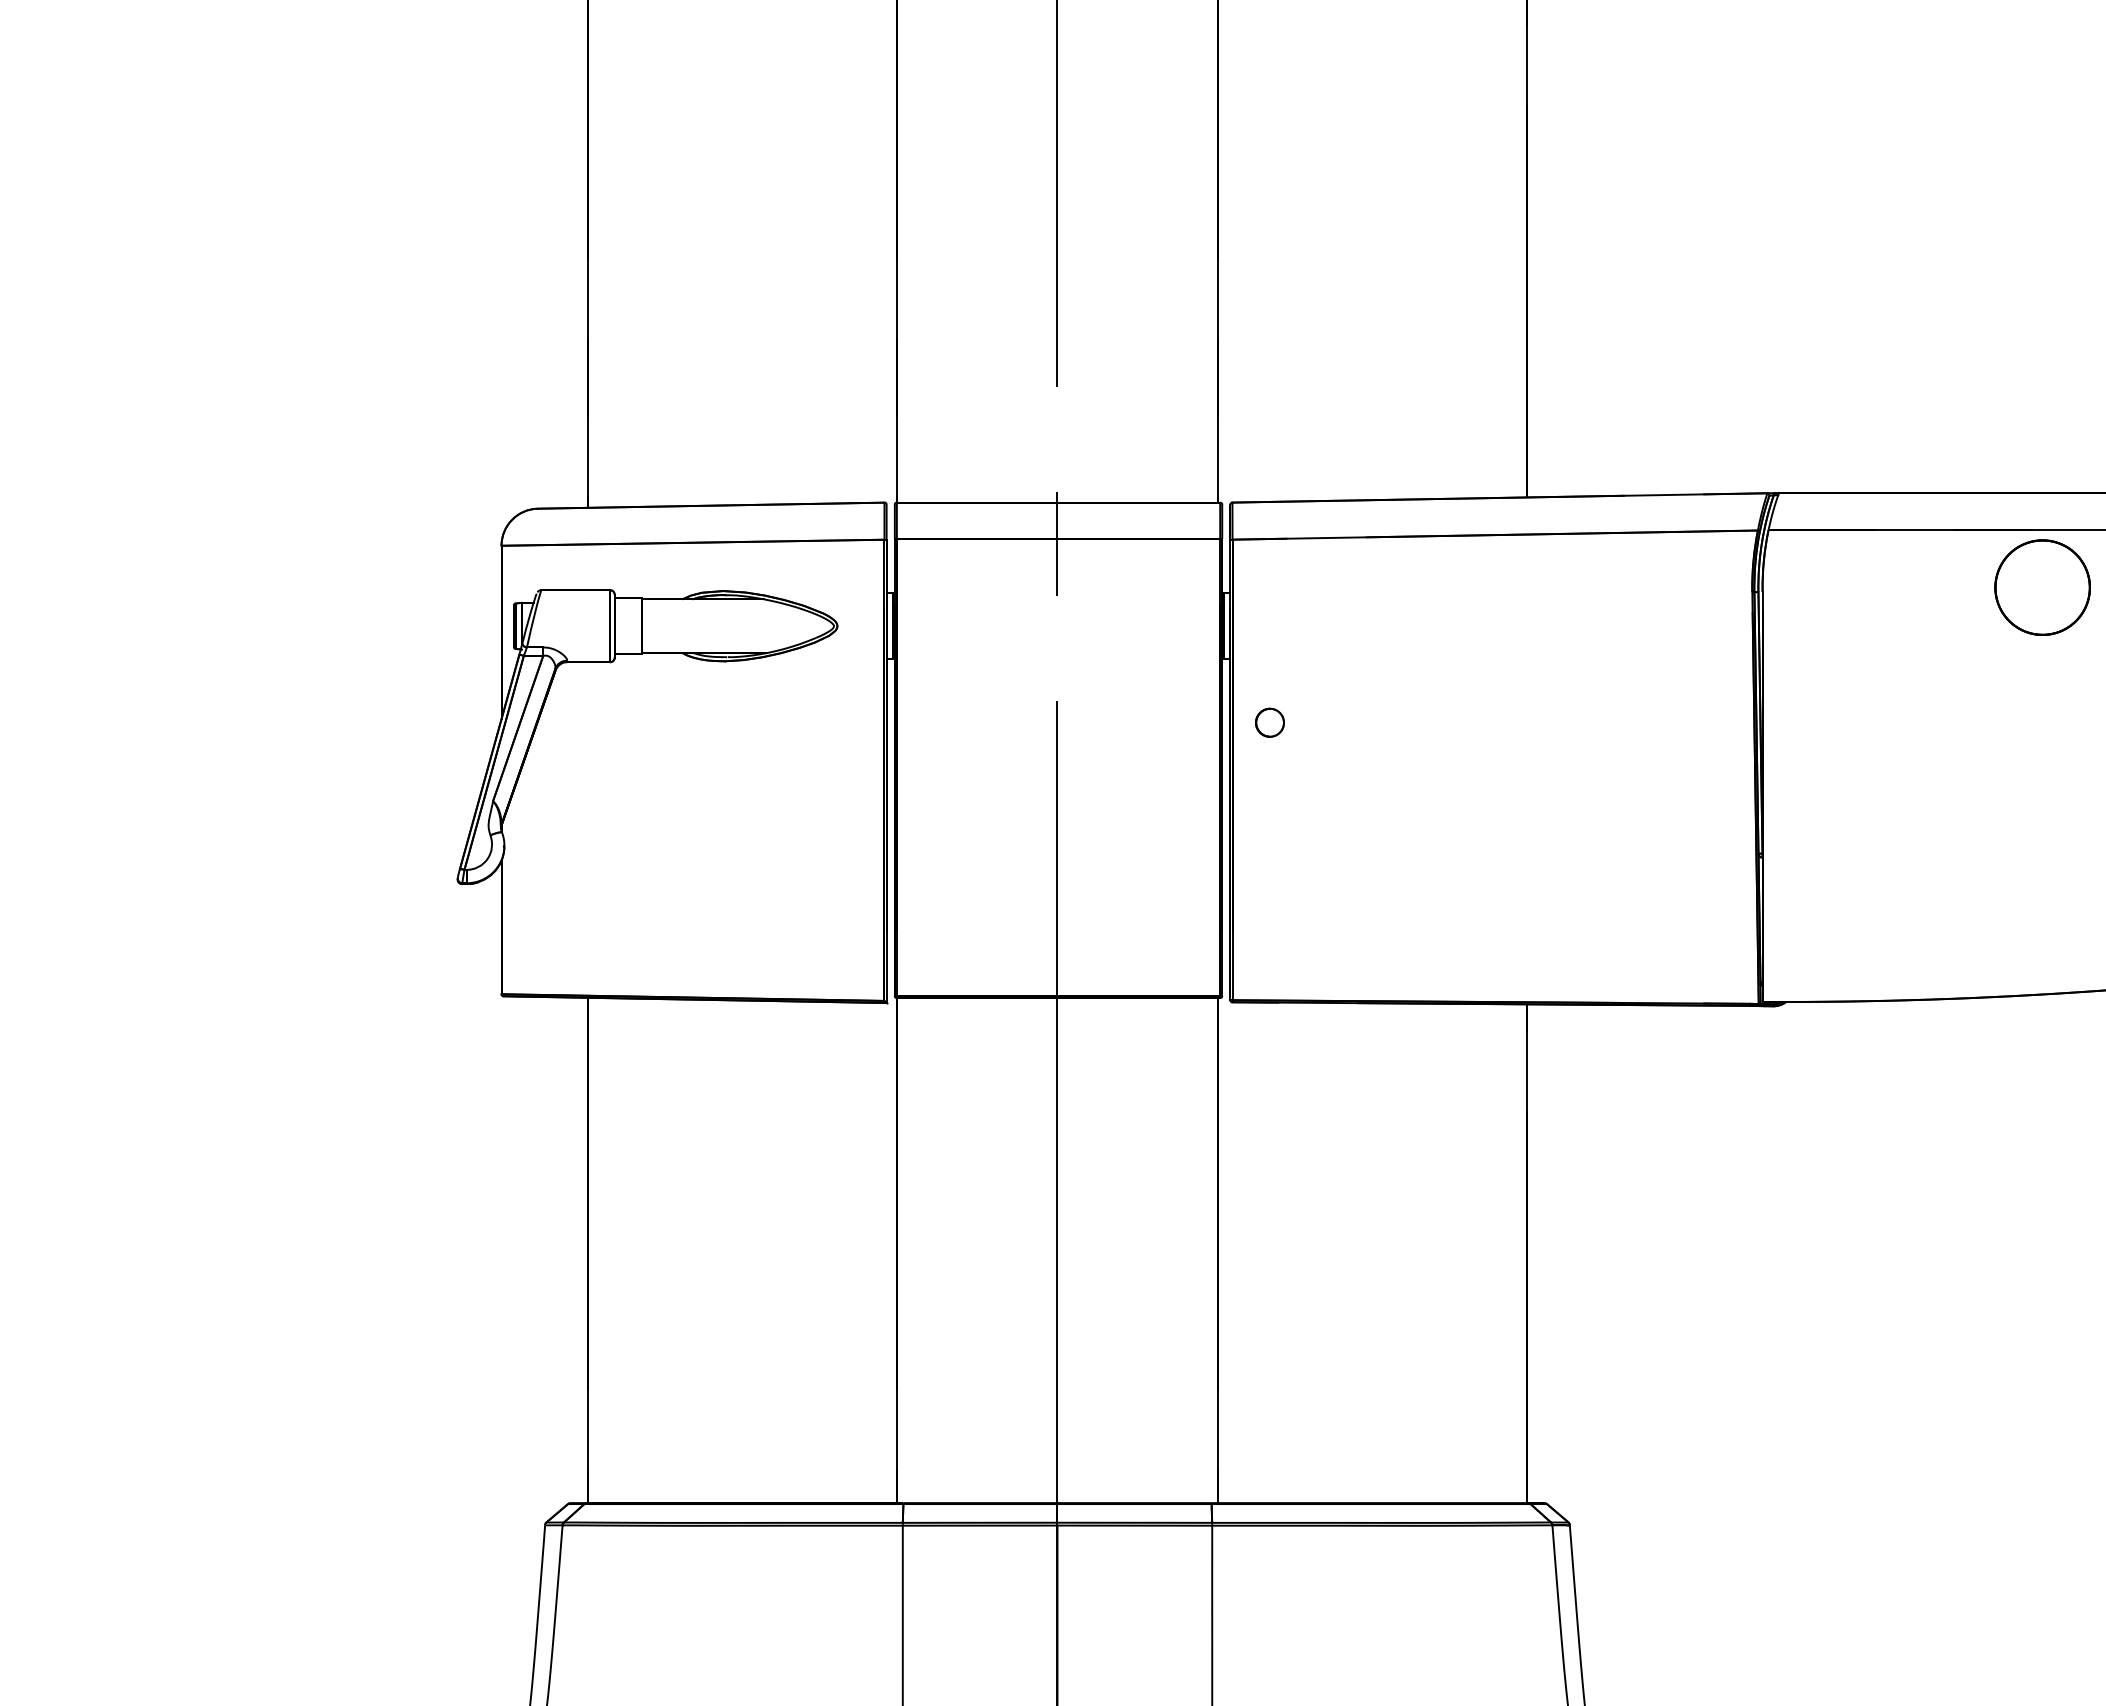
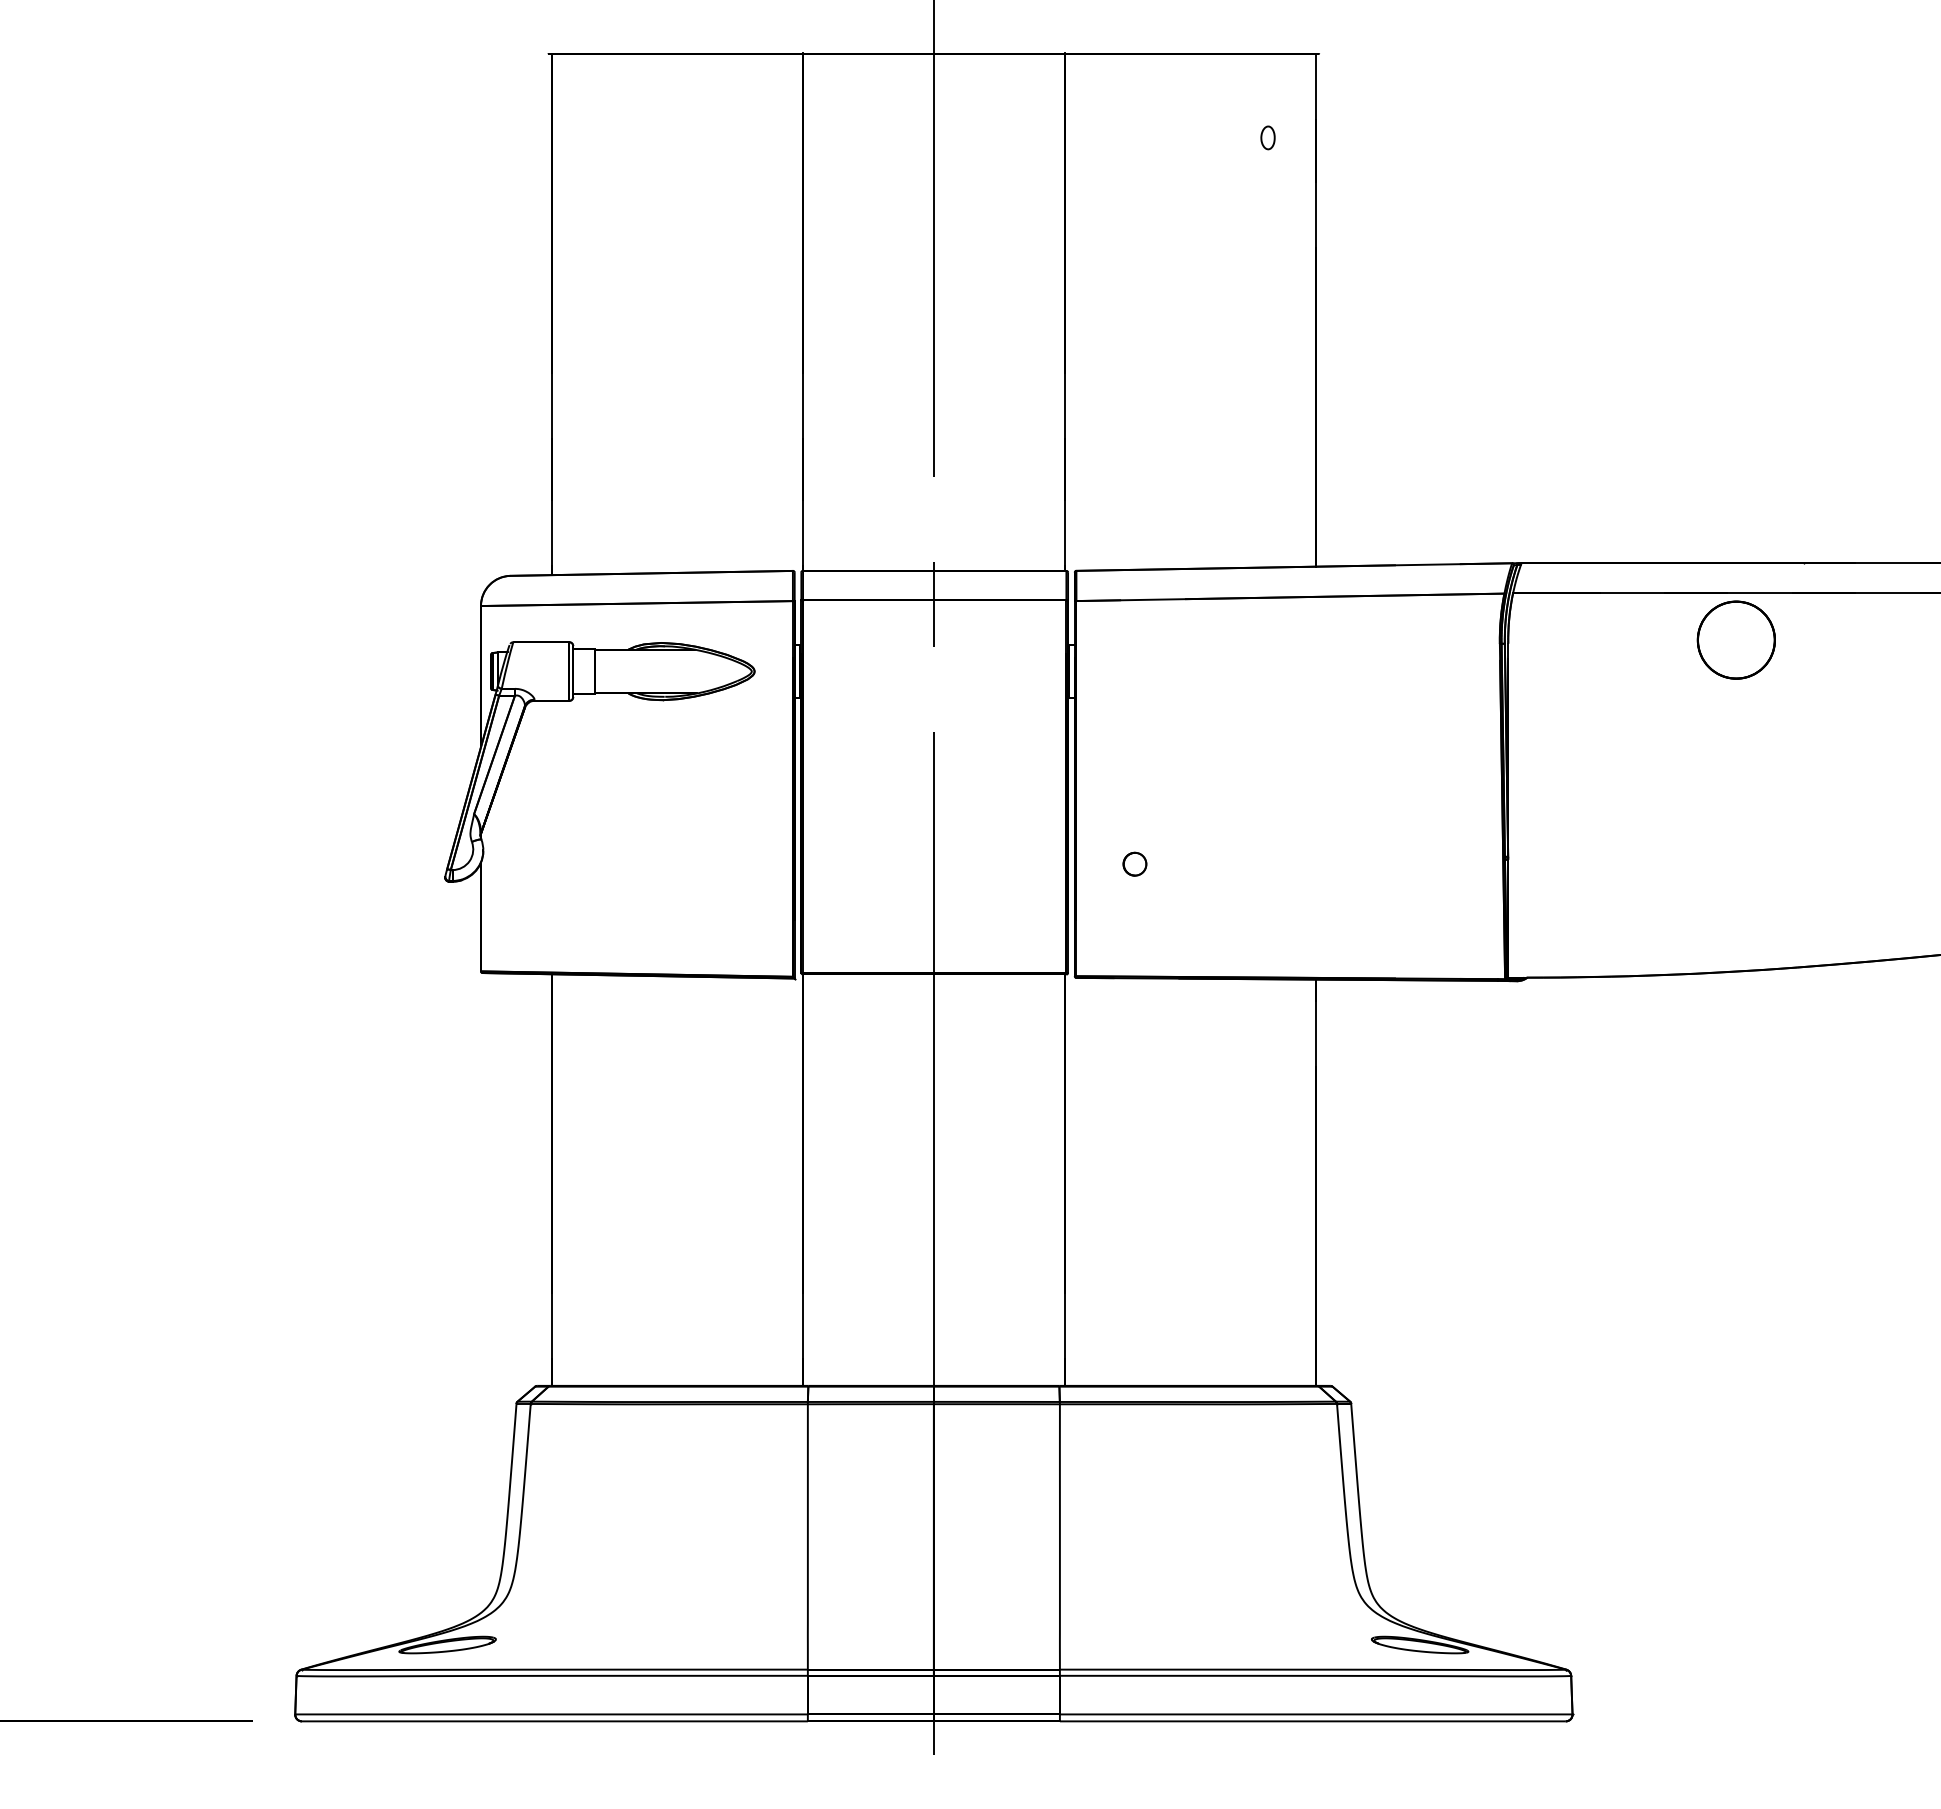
part: (1269, 721) -> (1134, 863), moved

